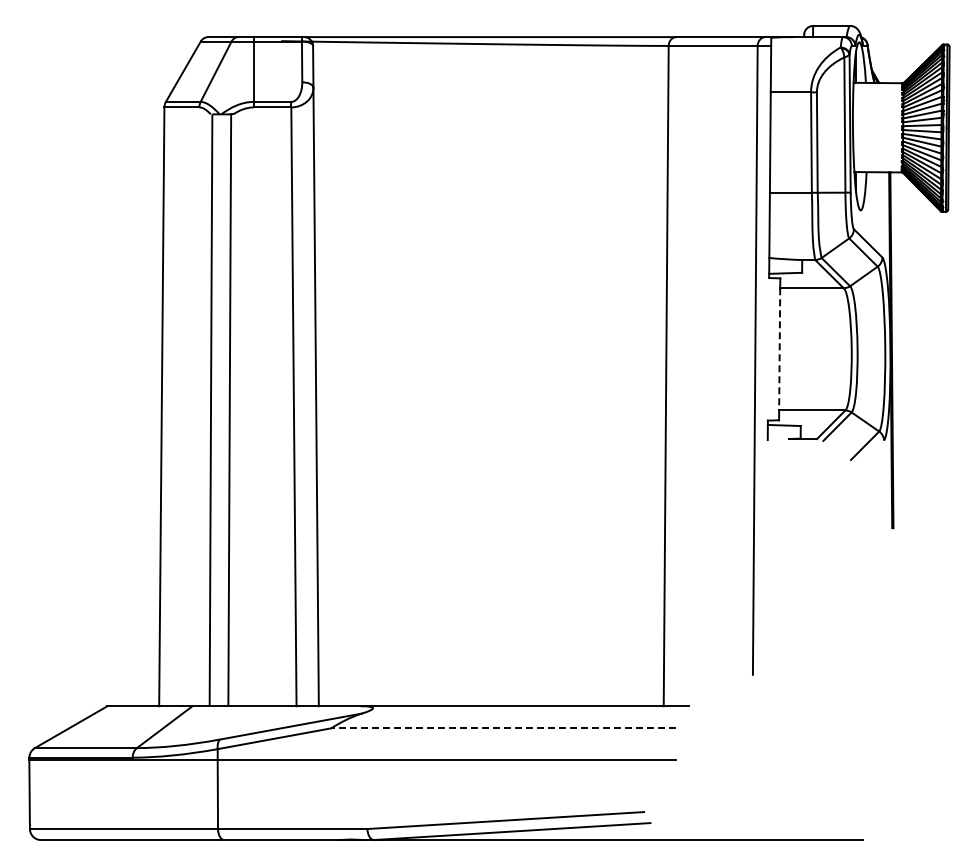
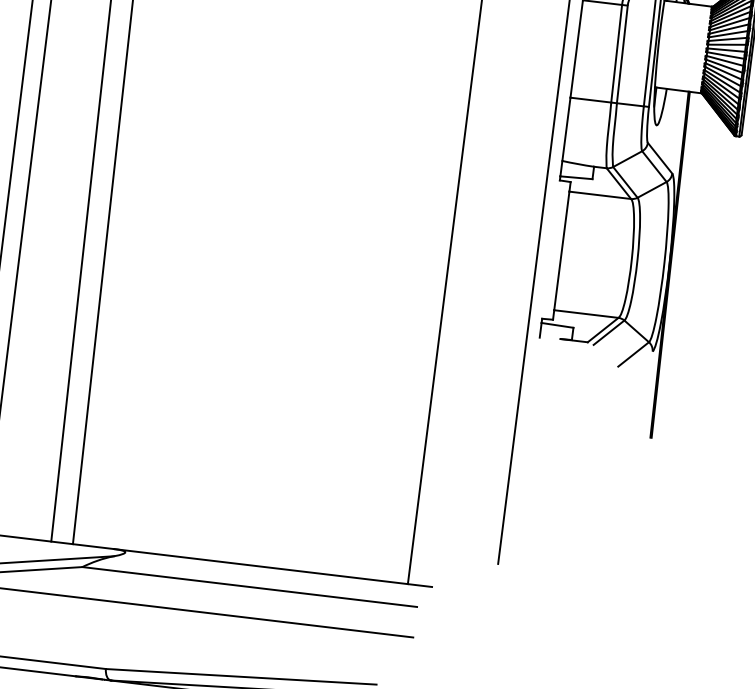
line: (779, 349) -> (561, 251), dashed -> solid
line: (503, 728) -> (249, 587), dashed -> solid

